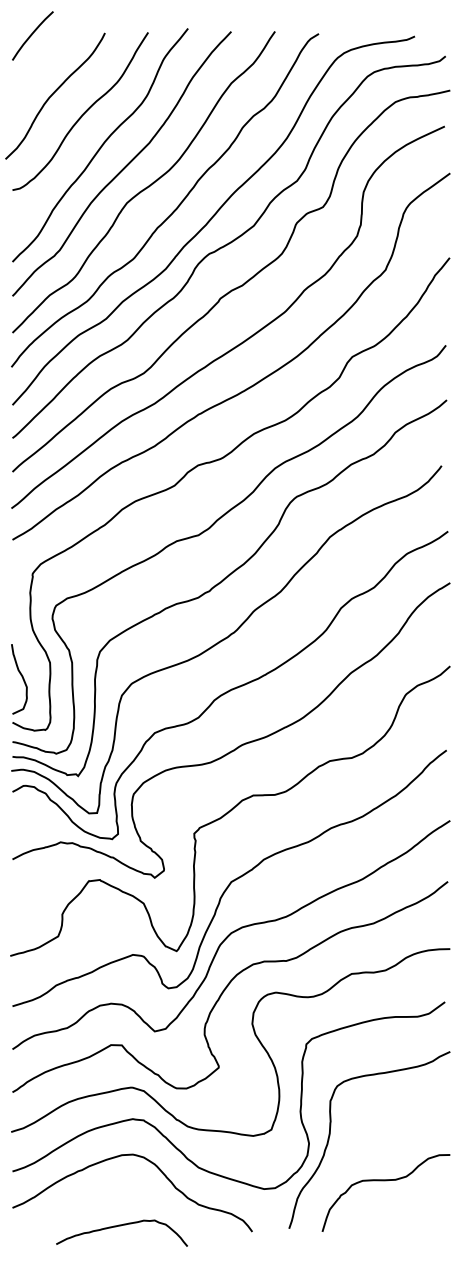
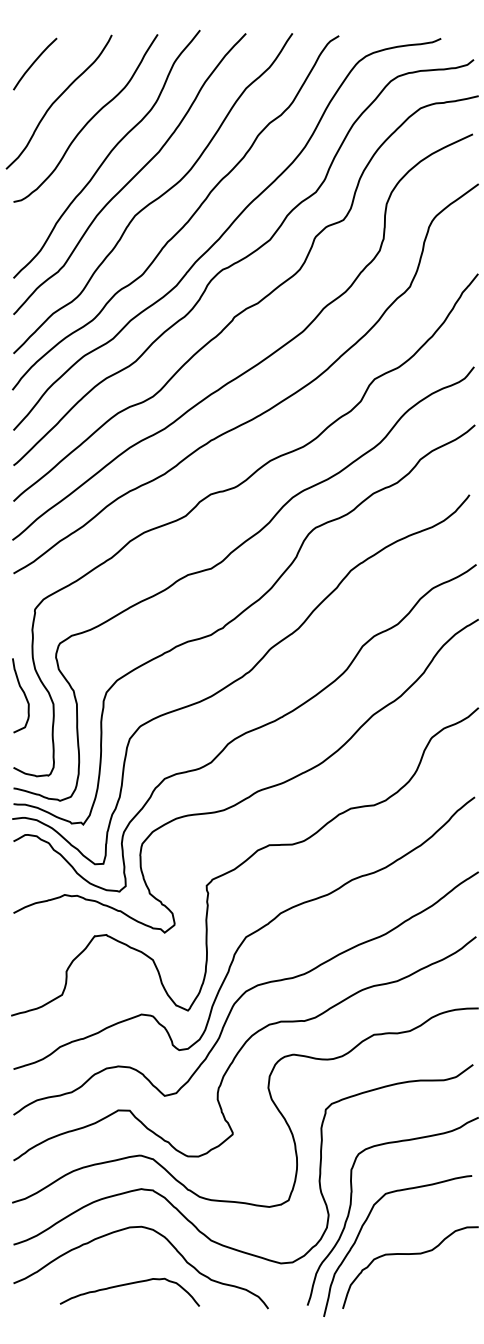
curve: (33, 34) -> (35, 62), moved
curve: (21, 678) -> (23, 694), moved
curve: (343, 1151) -> (365, 1223), added
curve: (119, 1226) -> (127, 1285), moved

